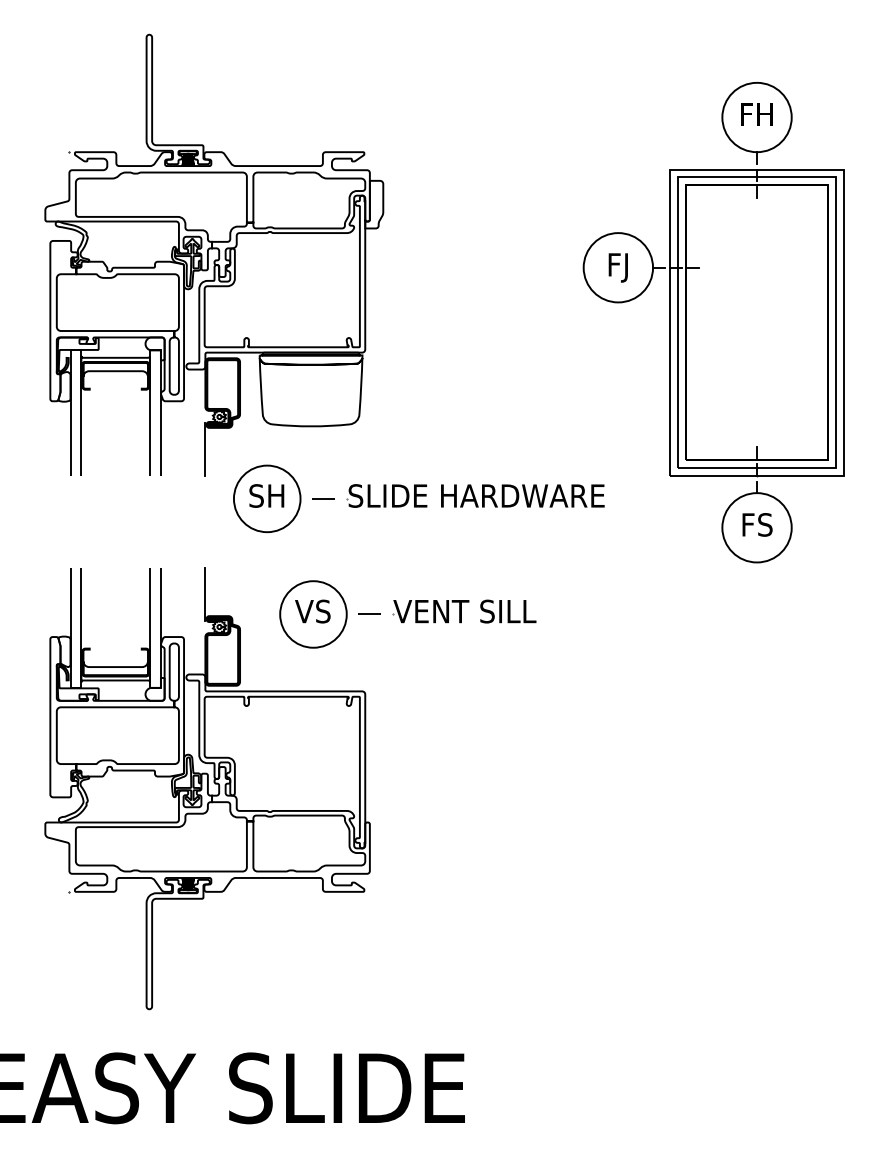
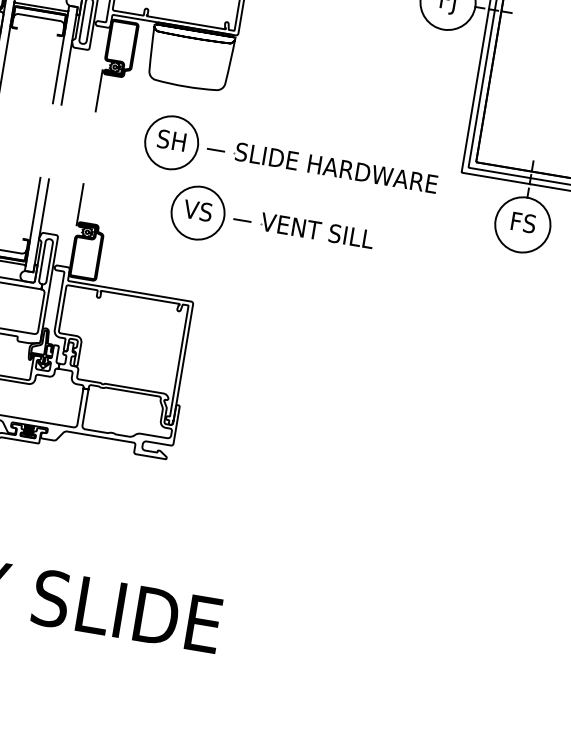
part: (418, 498) -> (290, 162), moved
part: (407, 614) -> (271, 225), moved

